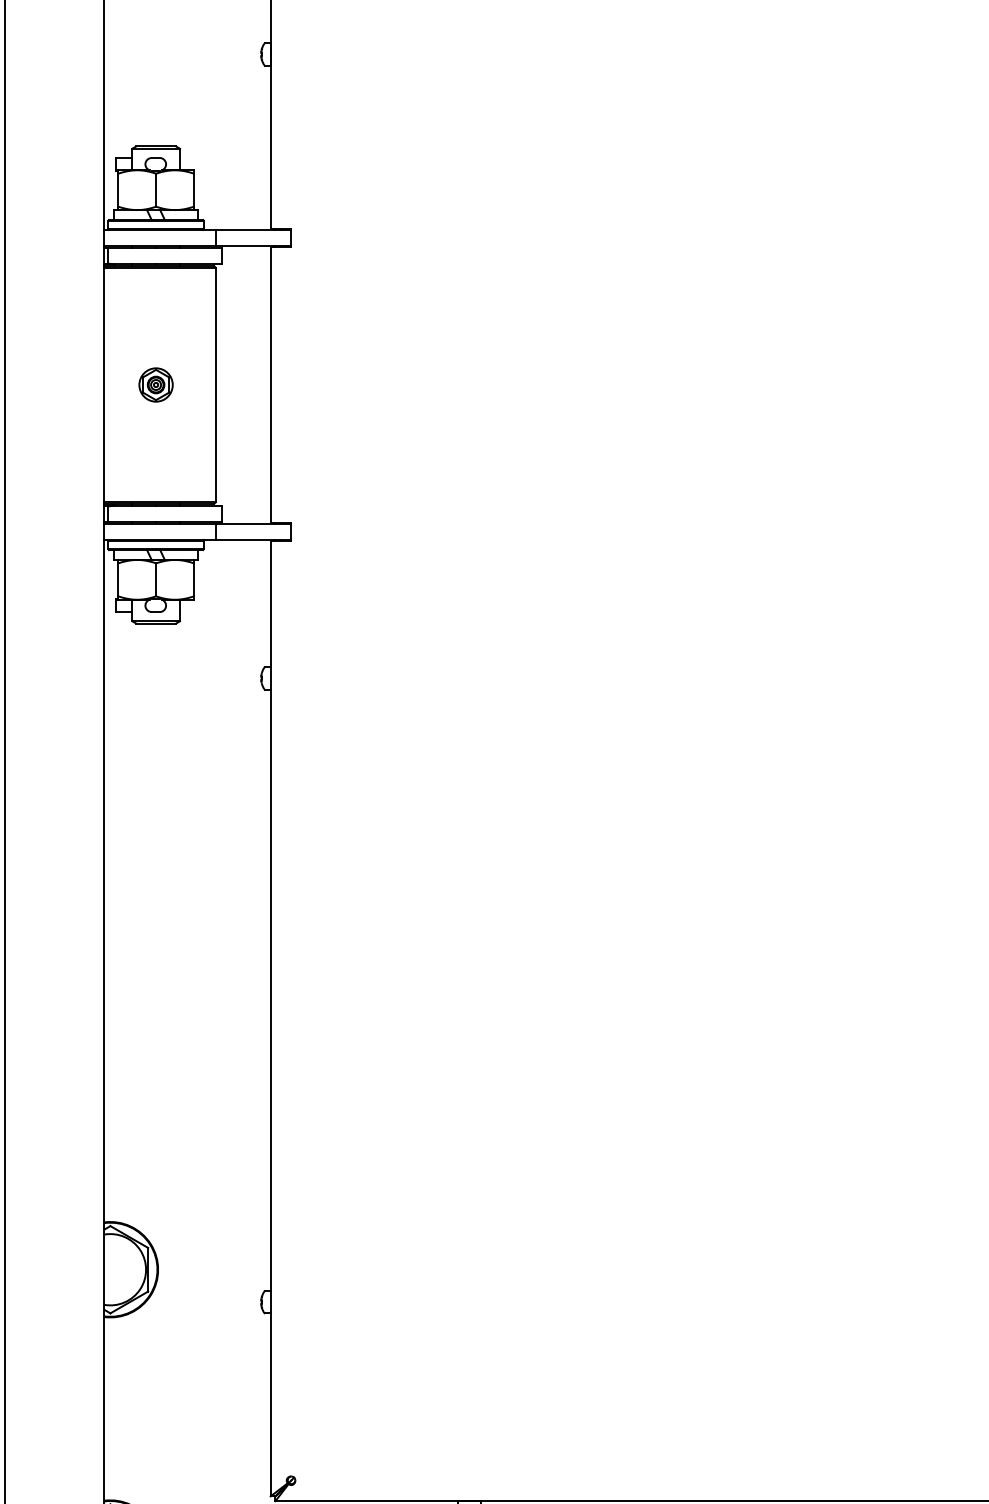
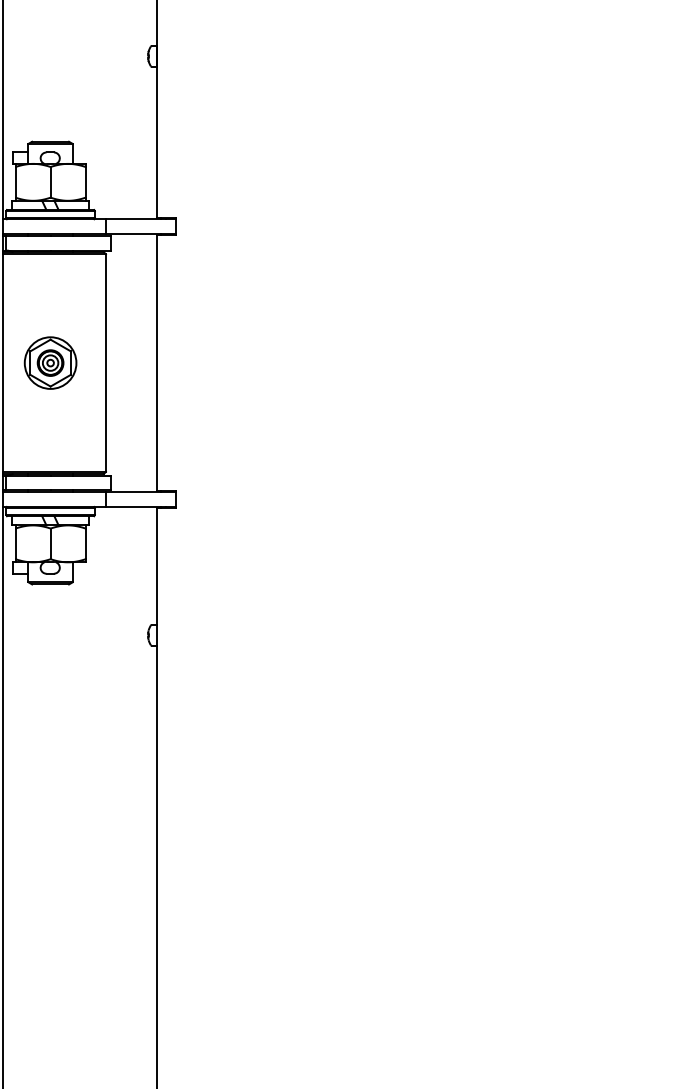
part: (155, 384) -> (49, 362), size x1.67

